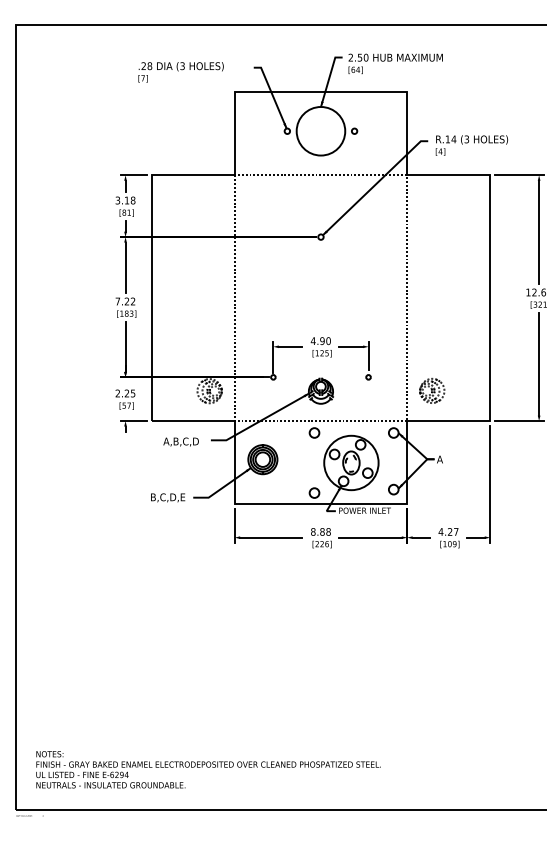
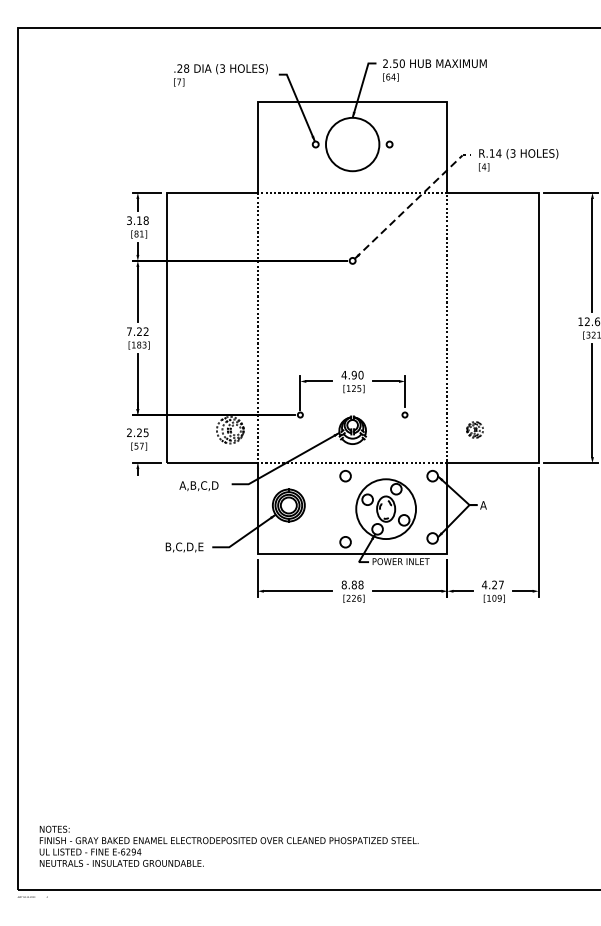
text: (180, 72) -> (220, 75), moved
line: (375, 184) -> (412, 203), solid -> dashed
part: (432, 390) -> (475, 429), size x0.6

